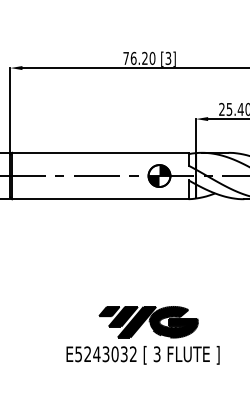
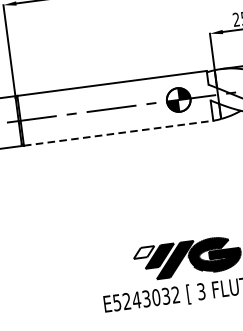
line: (100, 199) -> (118, 133), solid -> dashed
fill: (109, 311) -> (144, 252), removed

